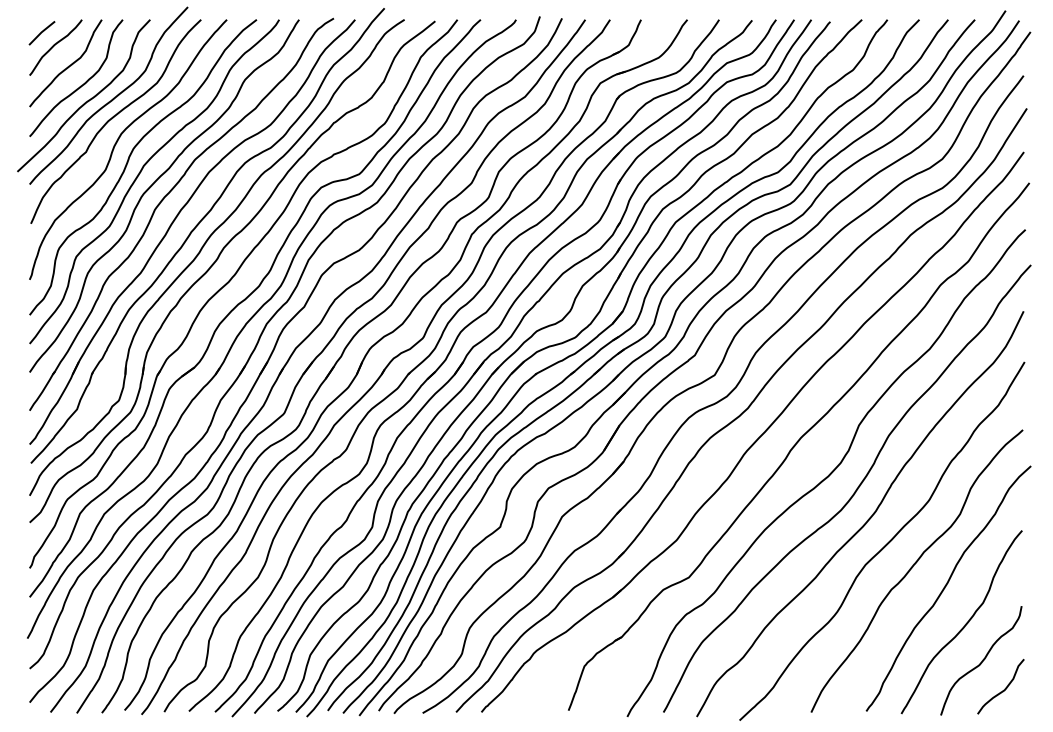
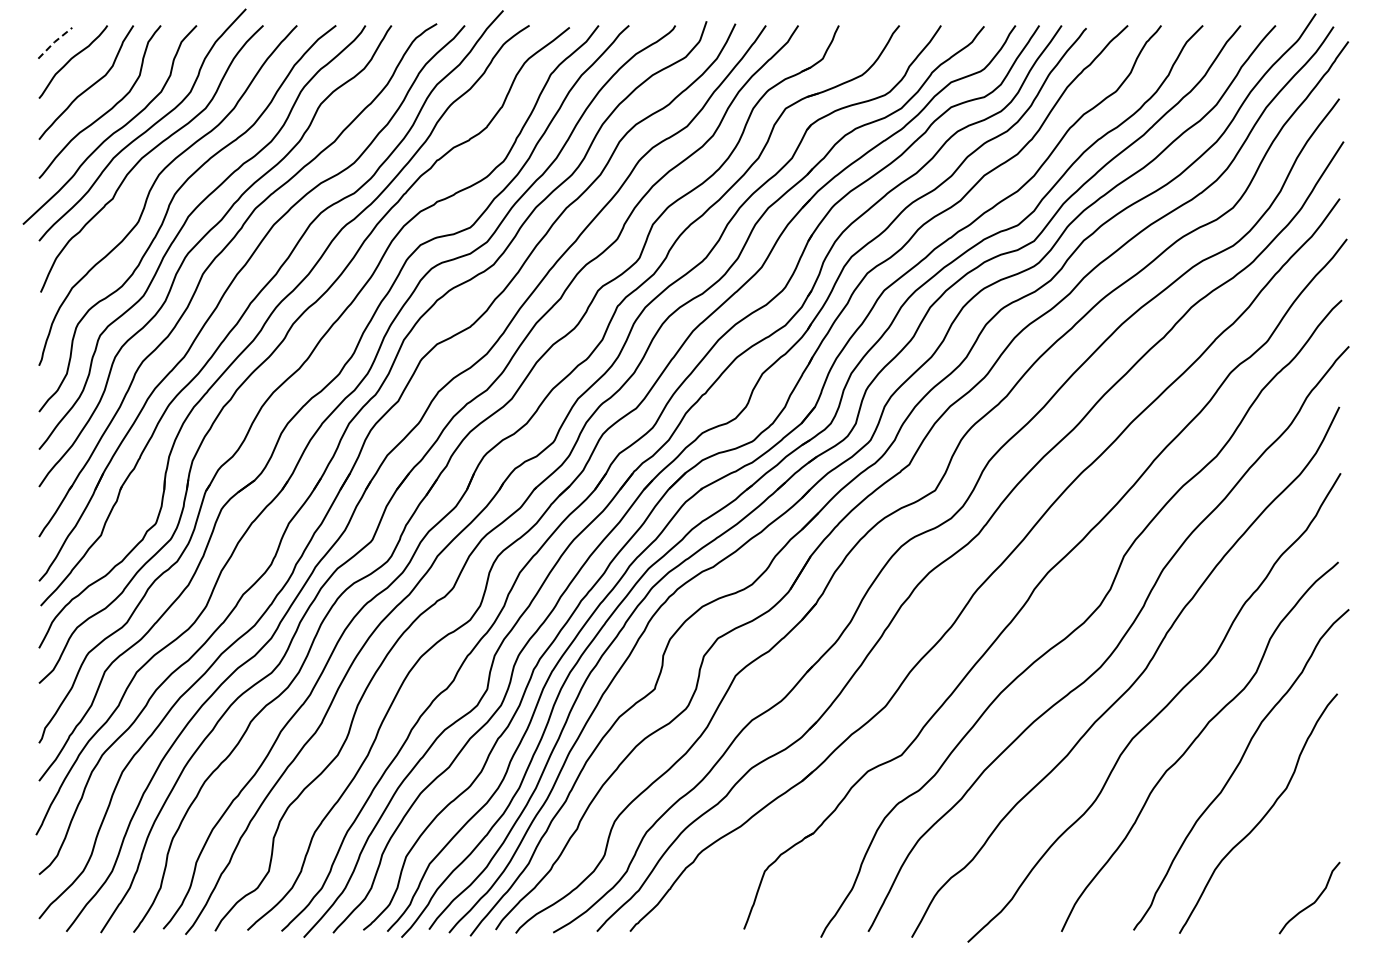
line: (41, 32) -> (54, 42), solid -> dashed
curve: (981, 661) -> (1284, 864), removed

